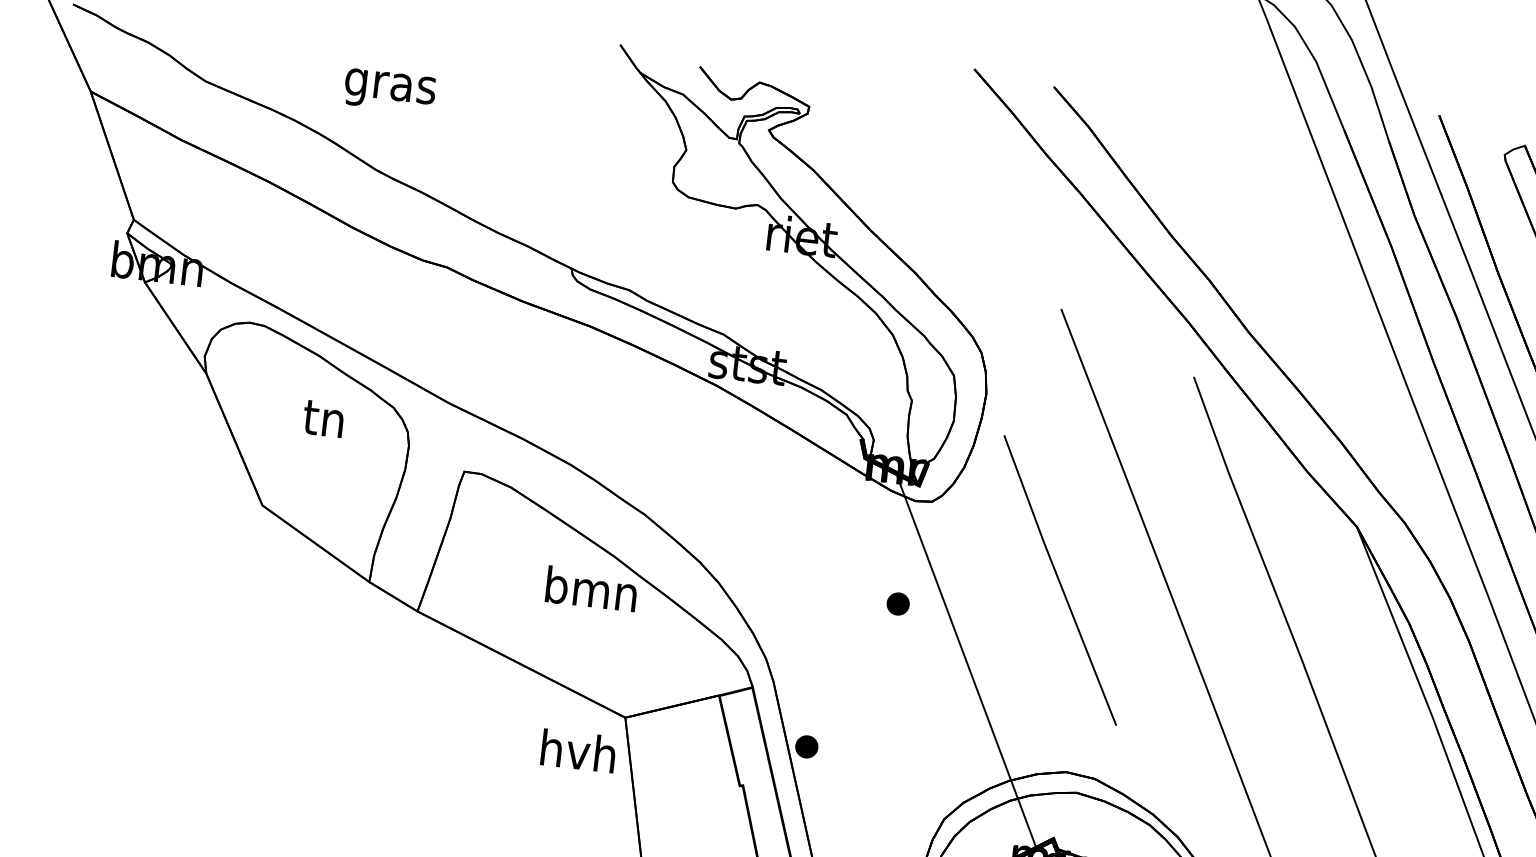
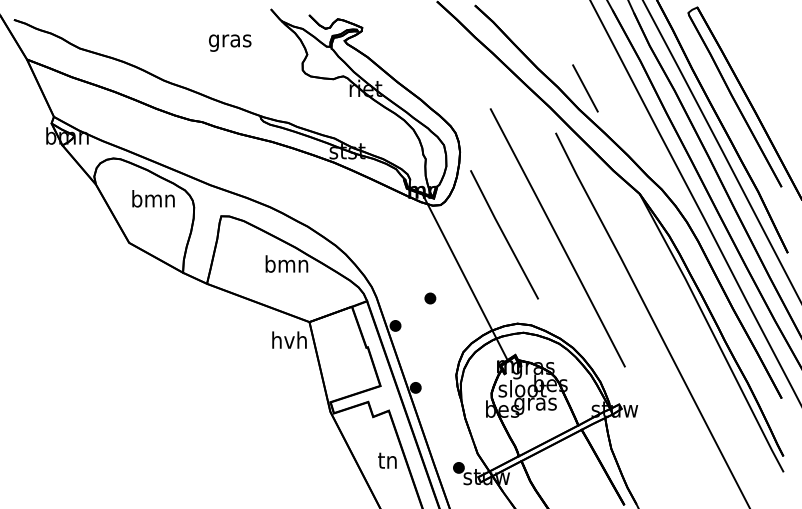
text: (390, 89) -> (230, 42), moved
line: (1267, 290) -> (585, 88), added
text: (324, 417) -> (153, 198), tn -> bmn
part: (898, 604) -> (430, 298), moved

